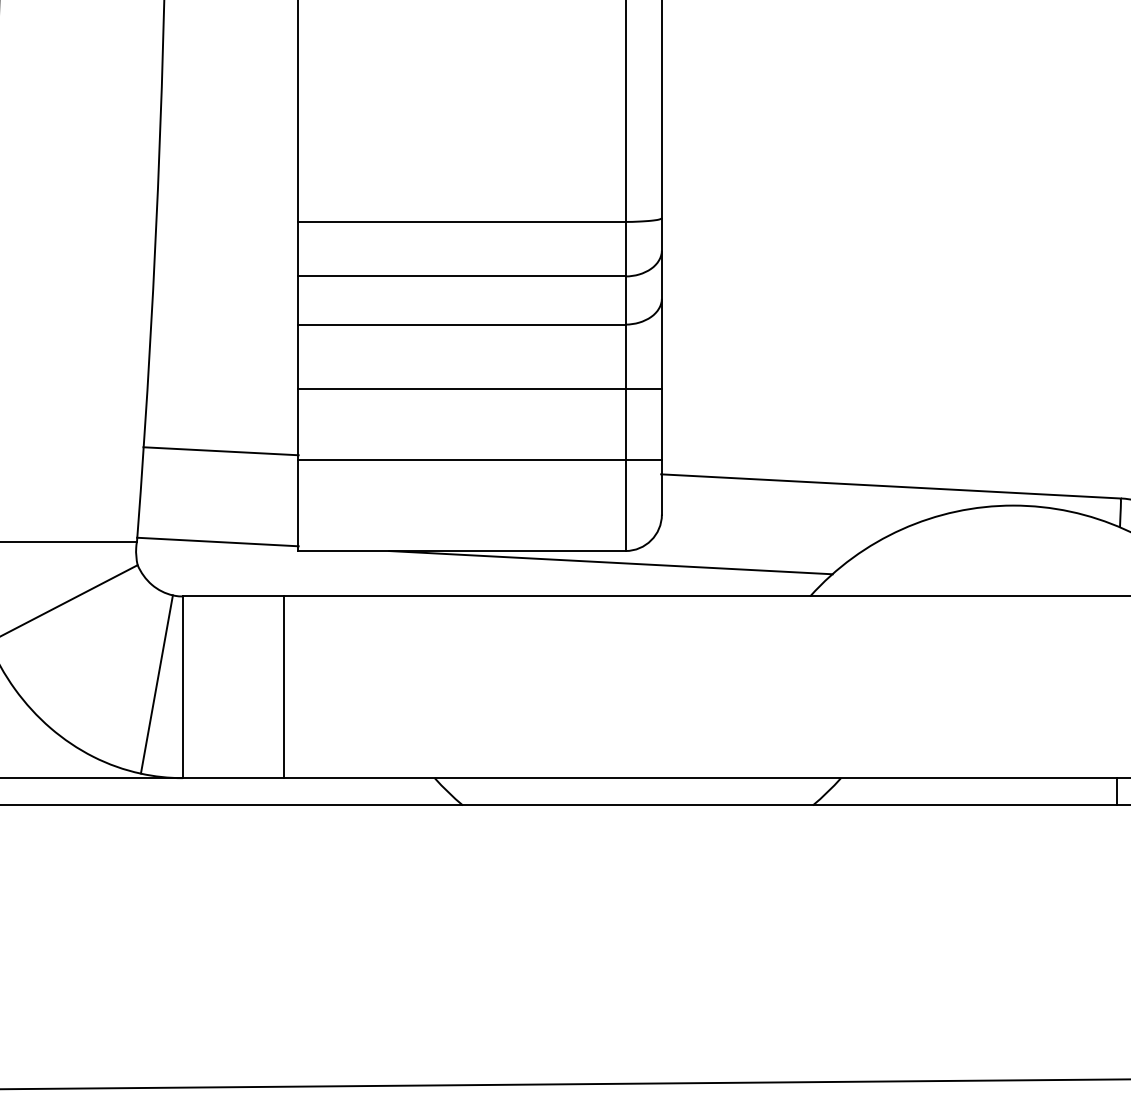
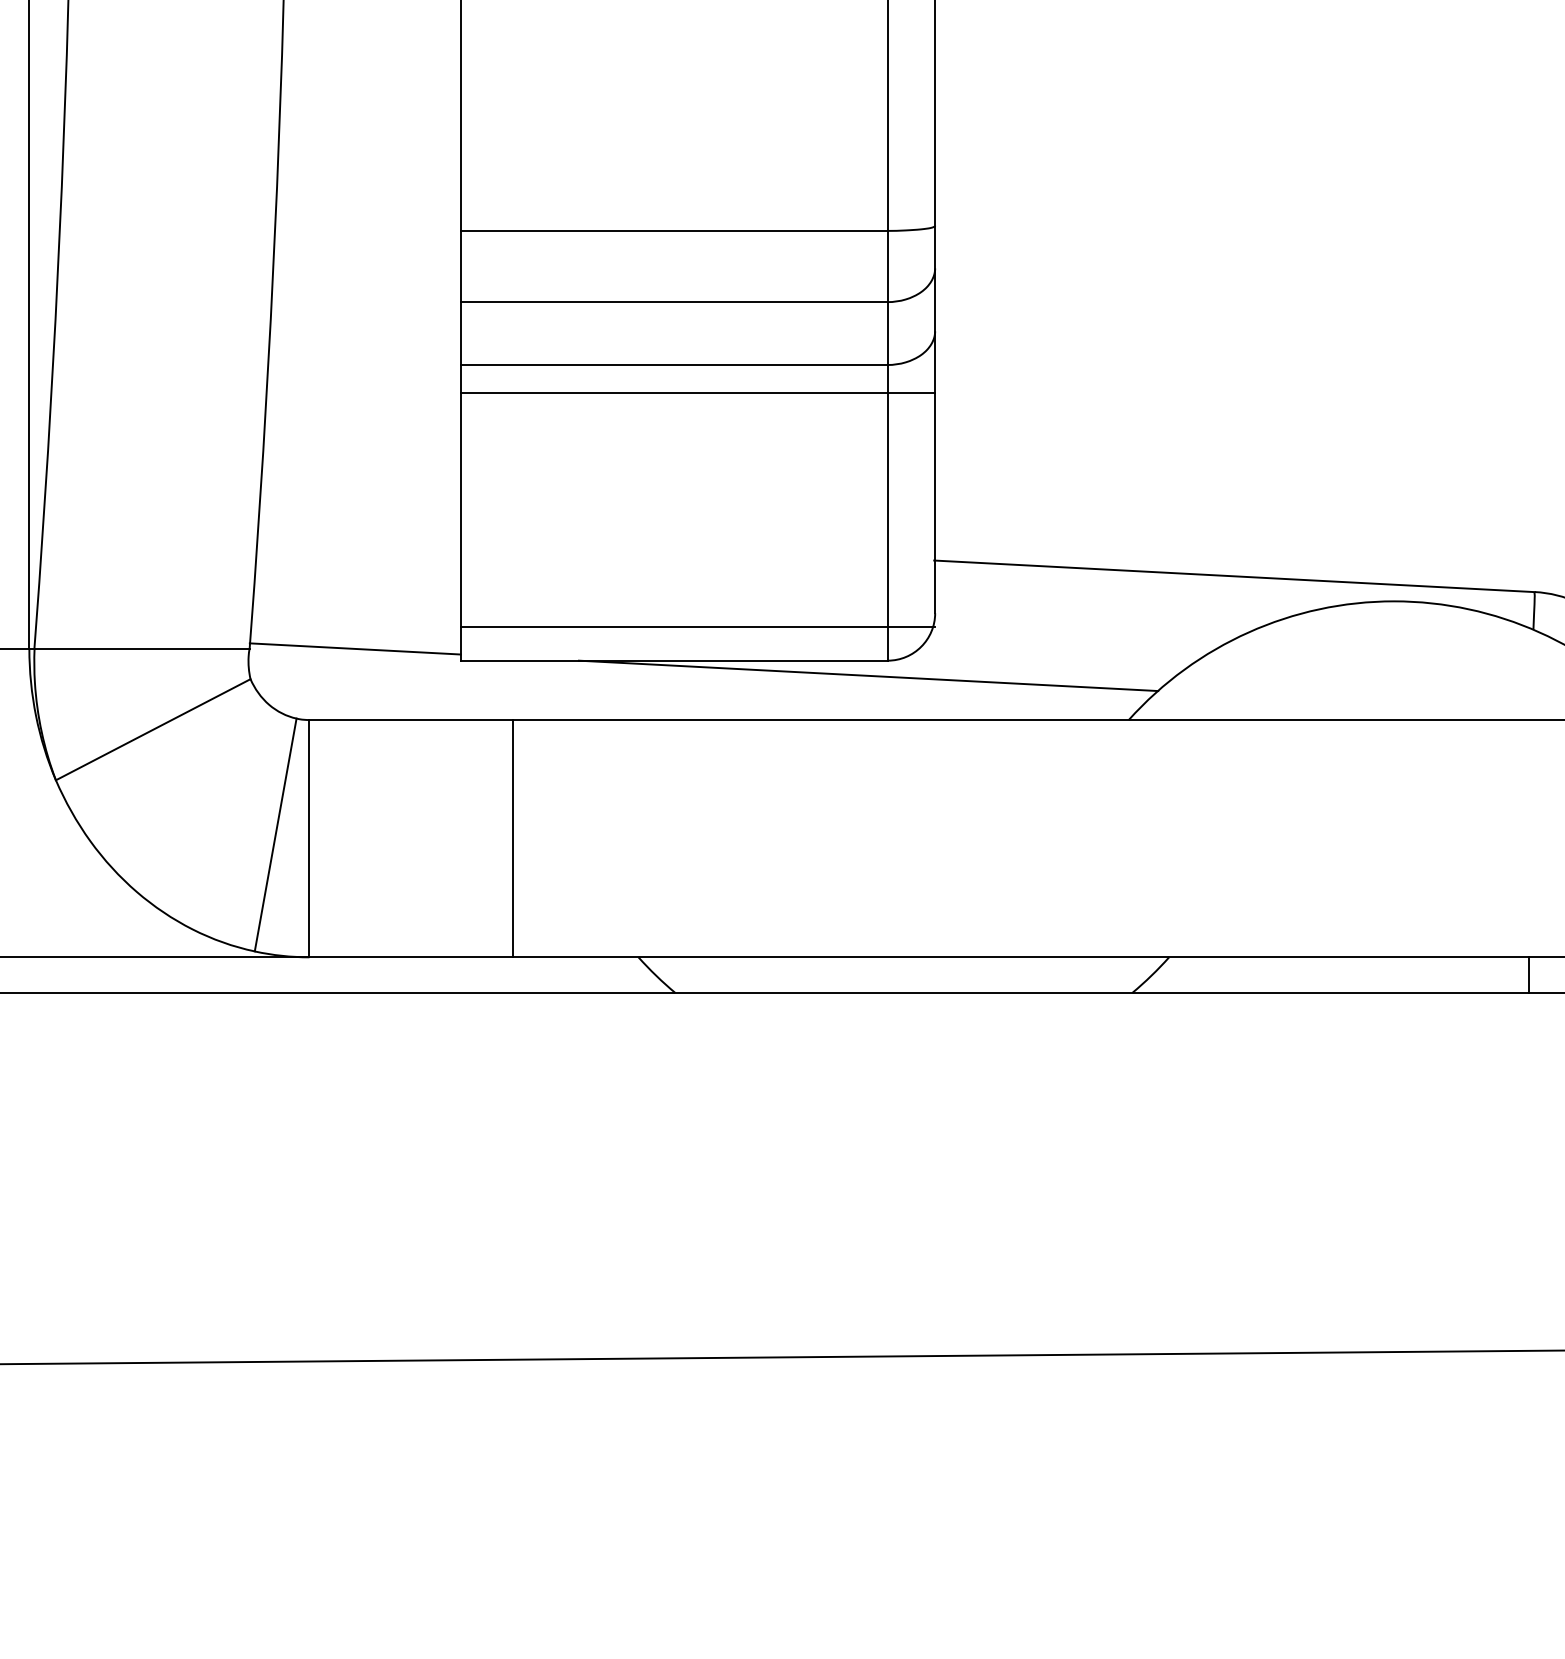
line: (479, 388) -> (697, 392), moved
line: (221, 451) -> (359, 530), removed
line: (479, 460) -> (697, 627), moved
line: (284, 687) -> (513, 838), moved

